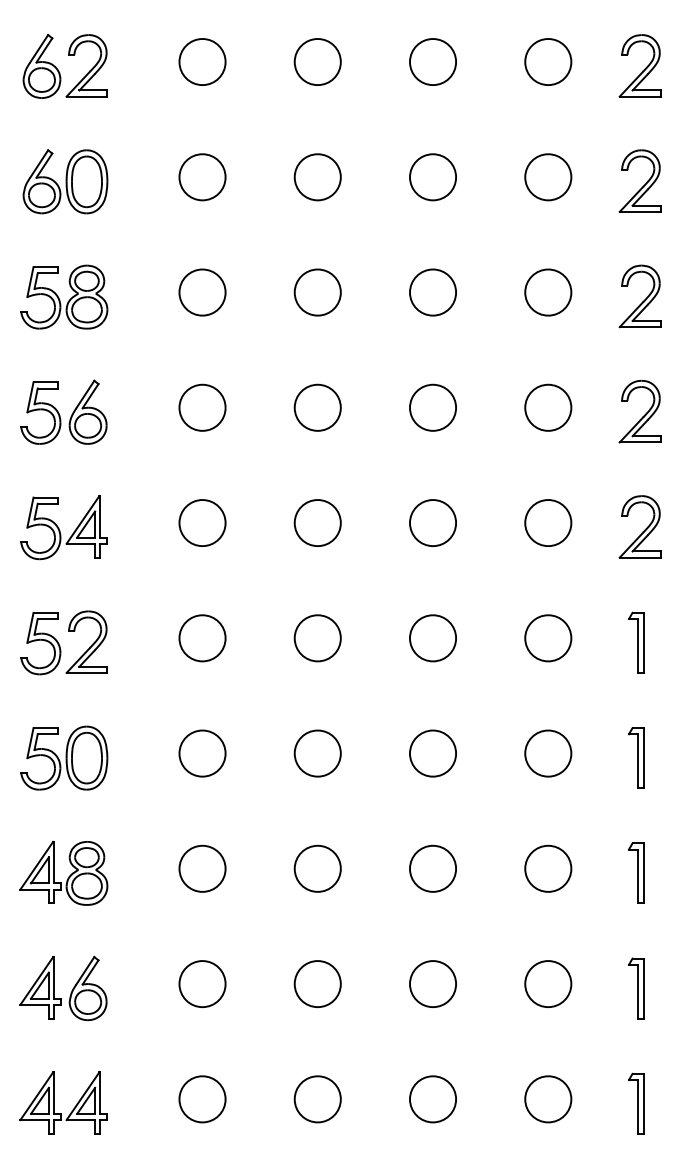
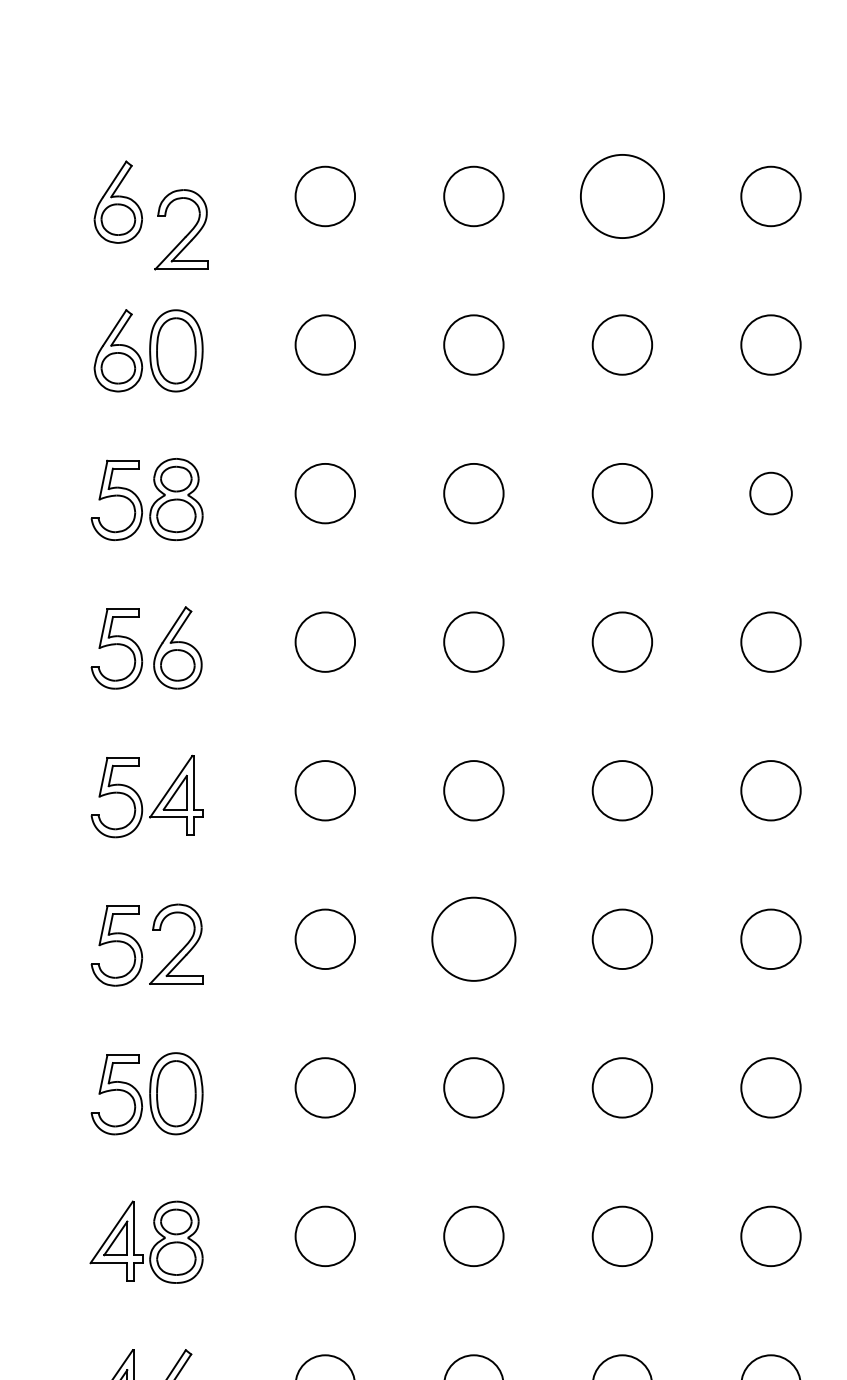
circle: (433, 62) -> (623, 197), size x1.4
part: (86, 65) -> (180, 229), moved
circle: (548, 292) -> (771, 493), size x0.7
circle: (317, 638) -> (473, 939), size x1.4

